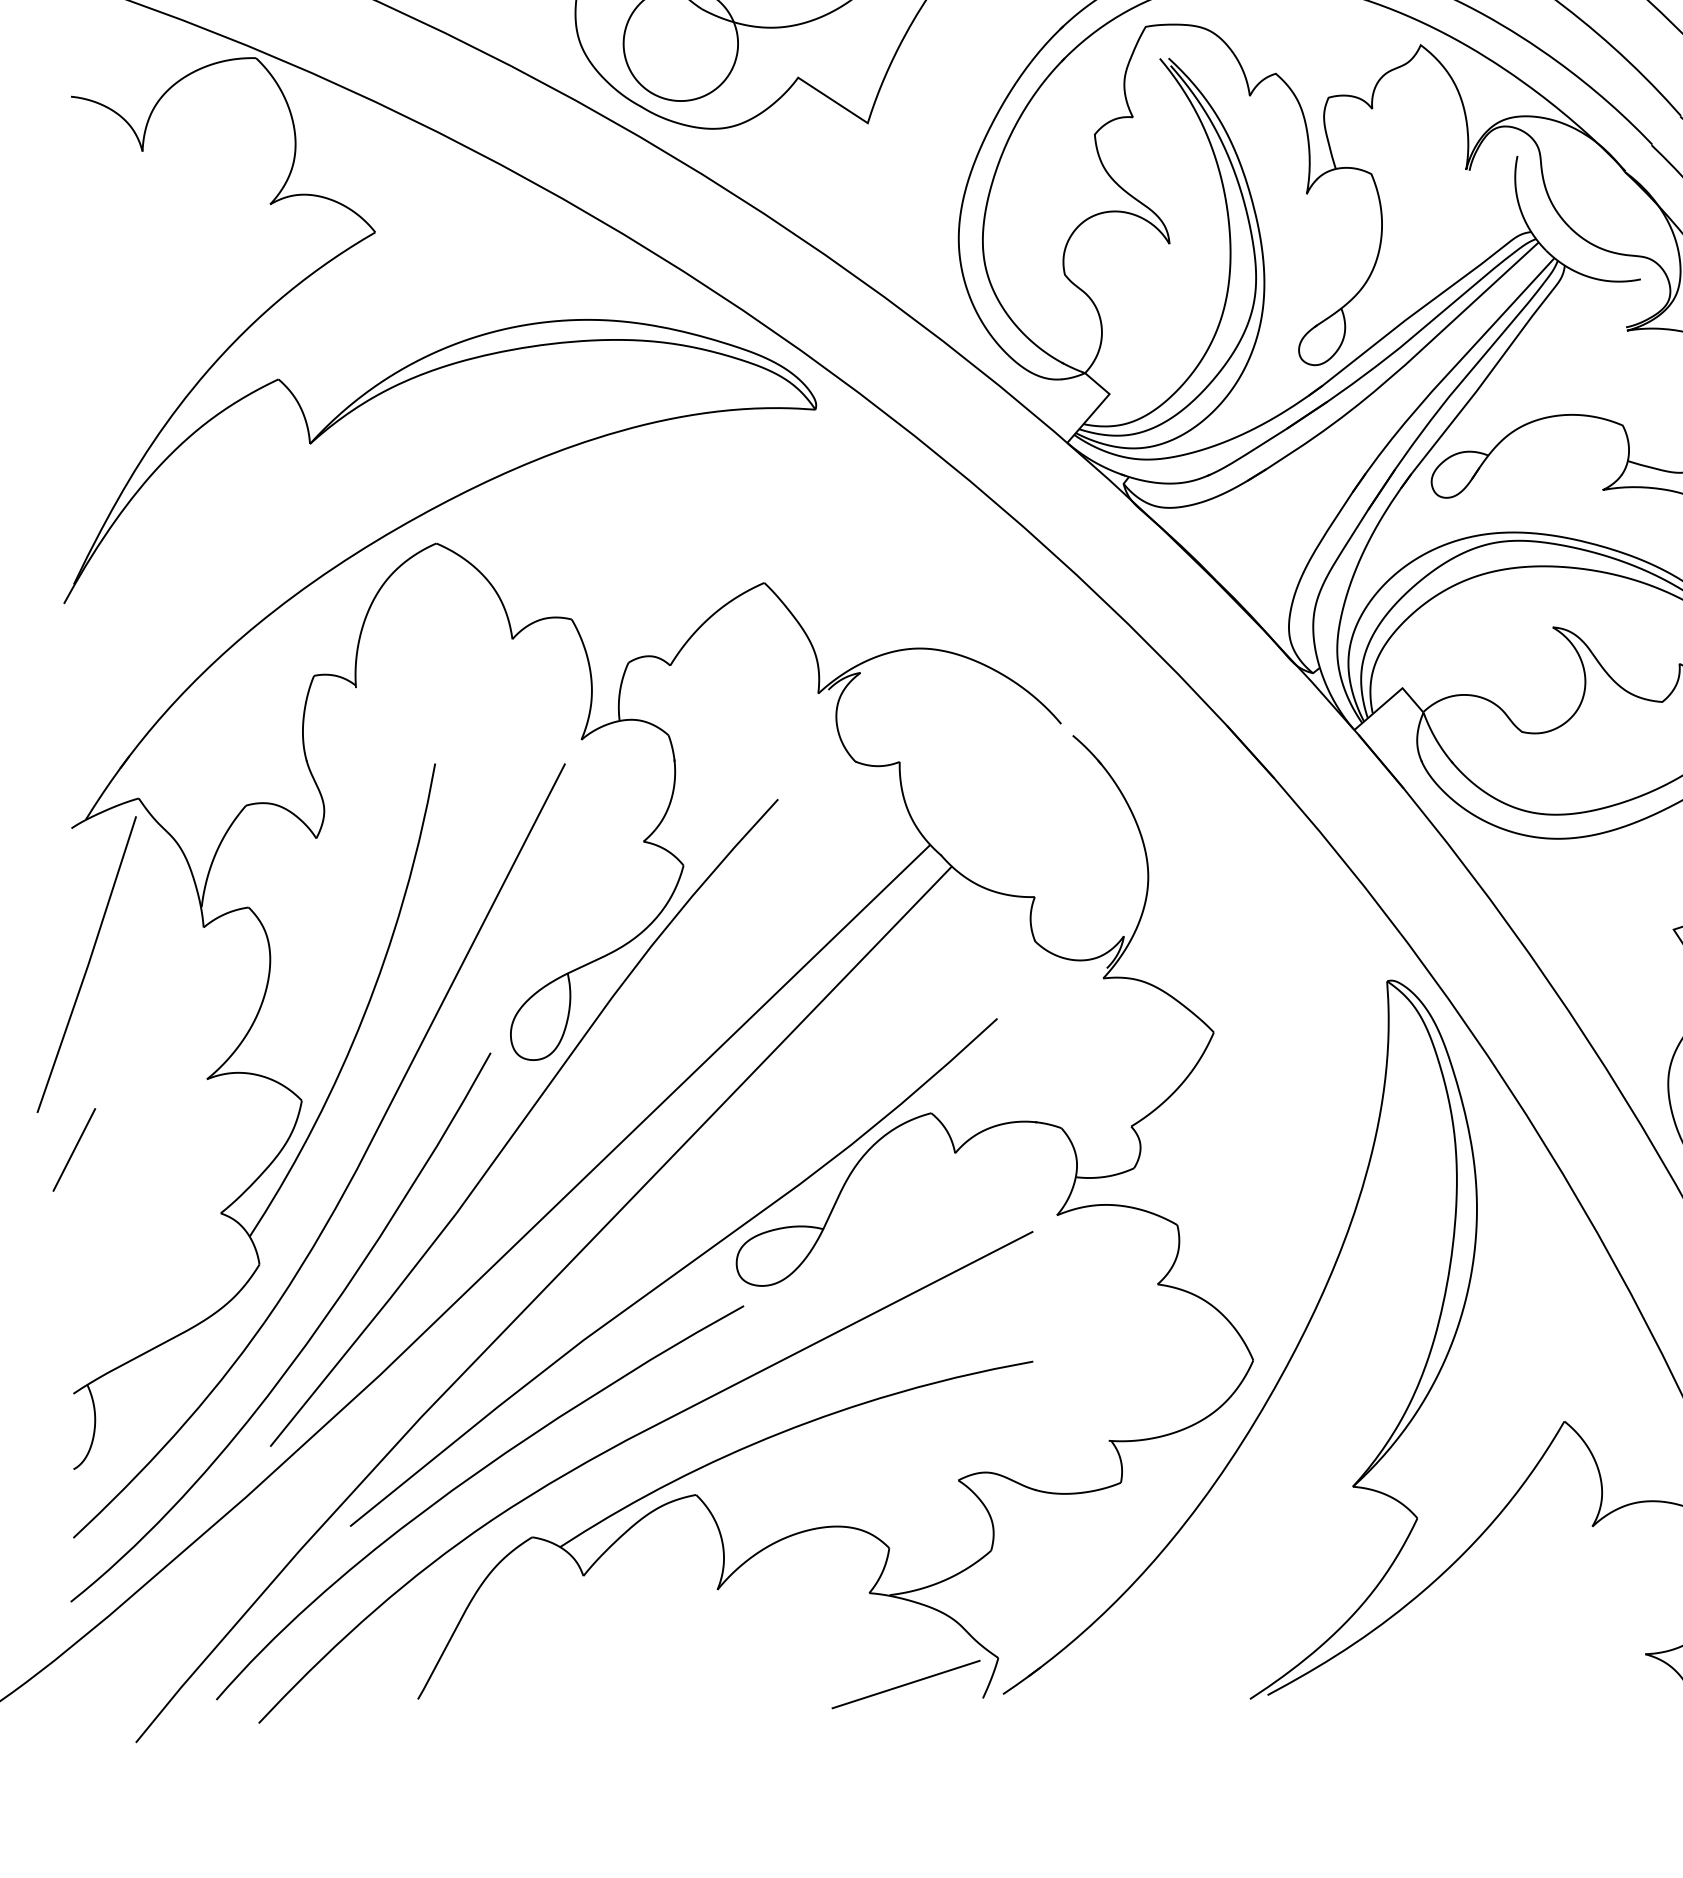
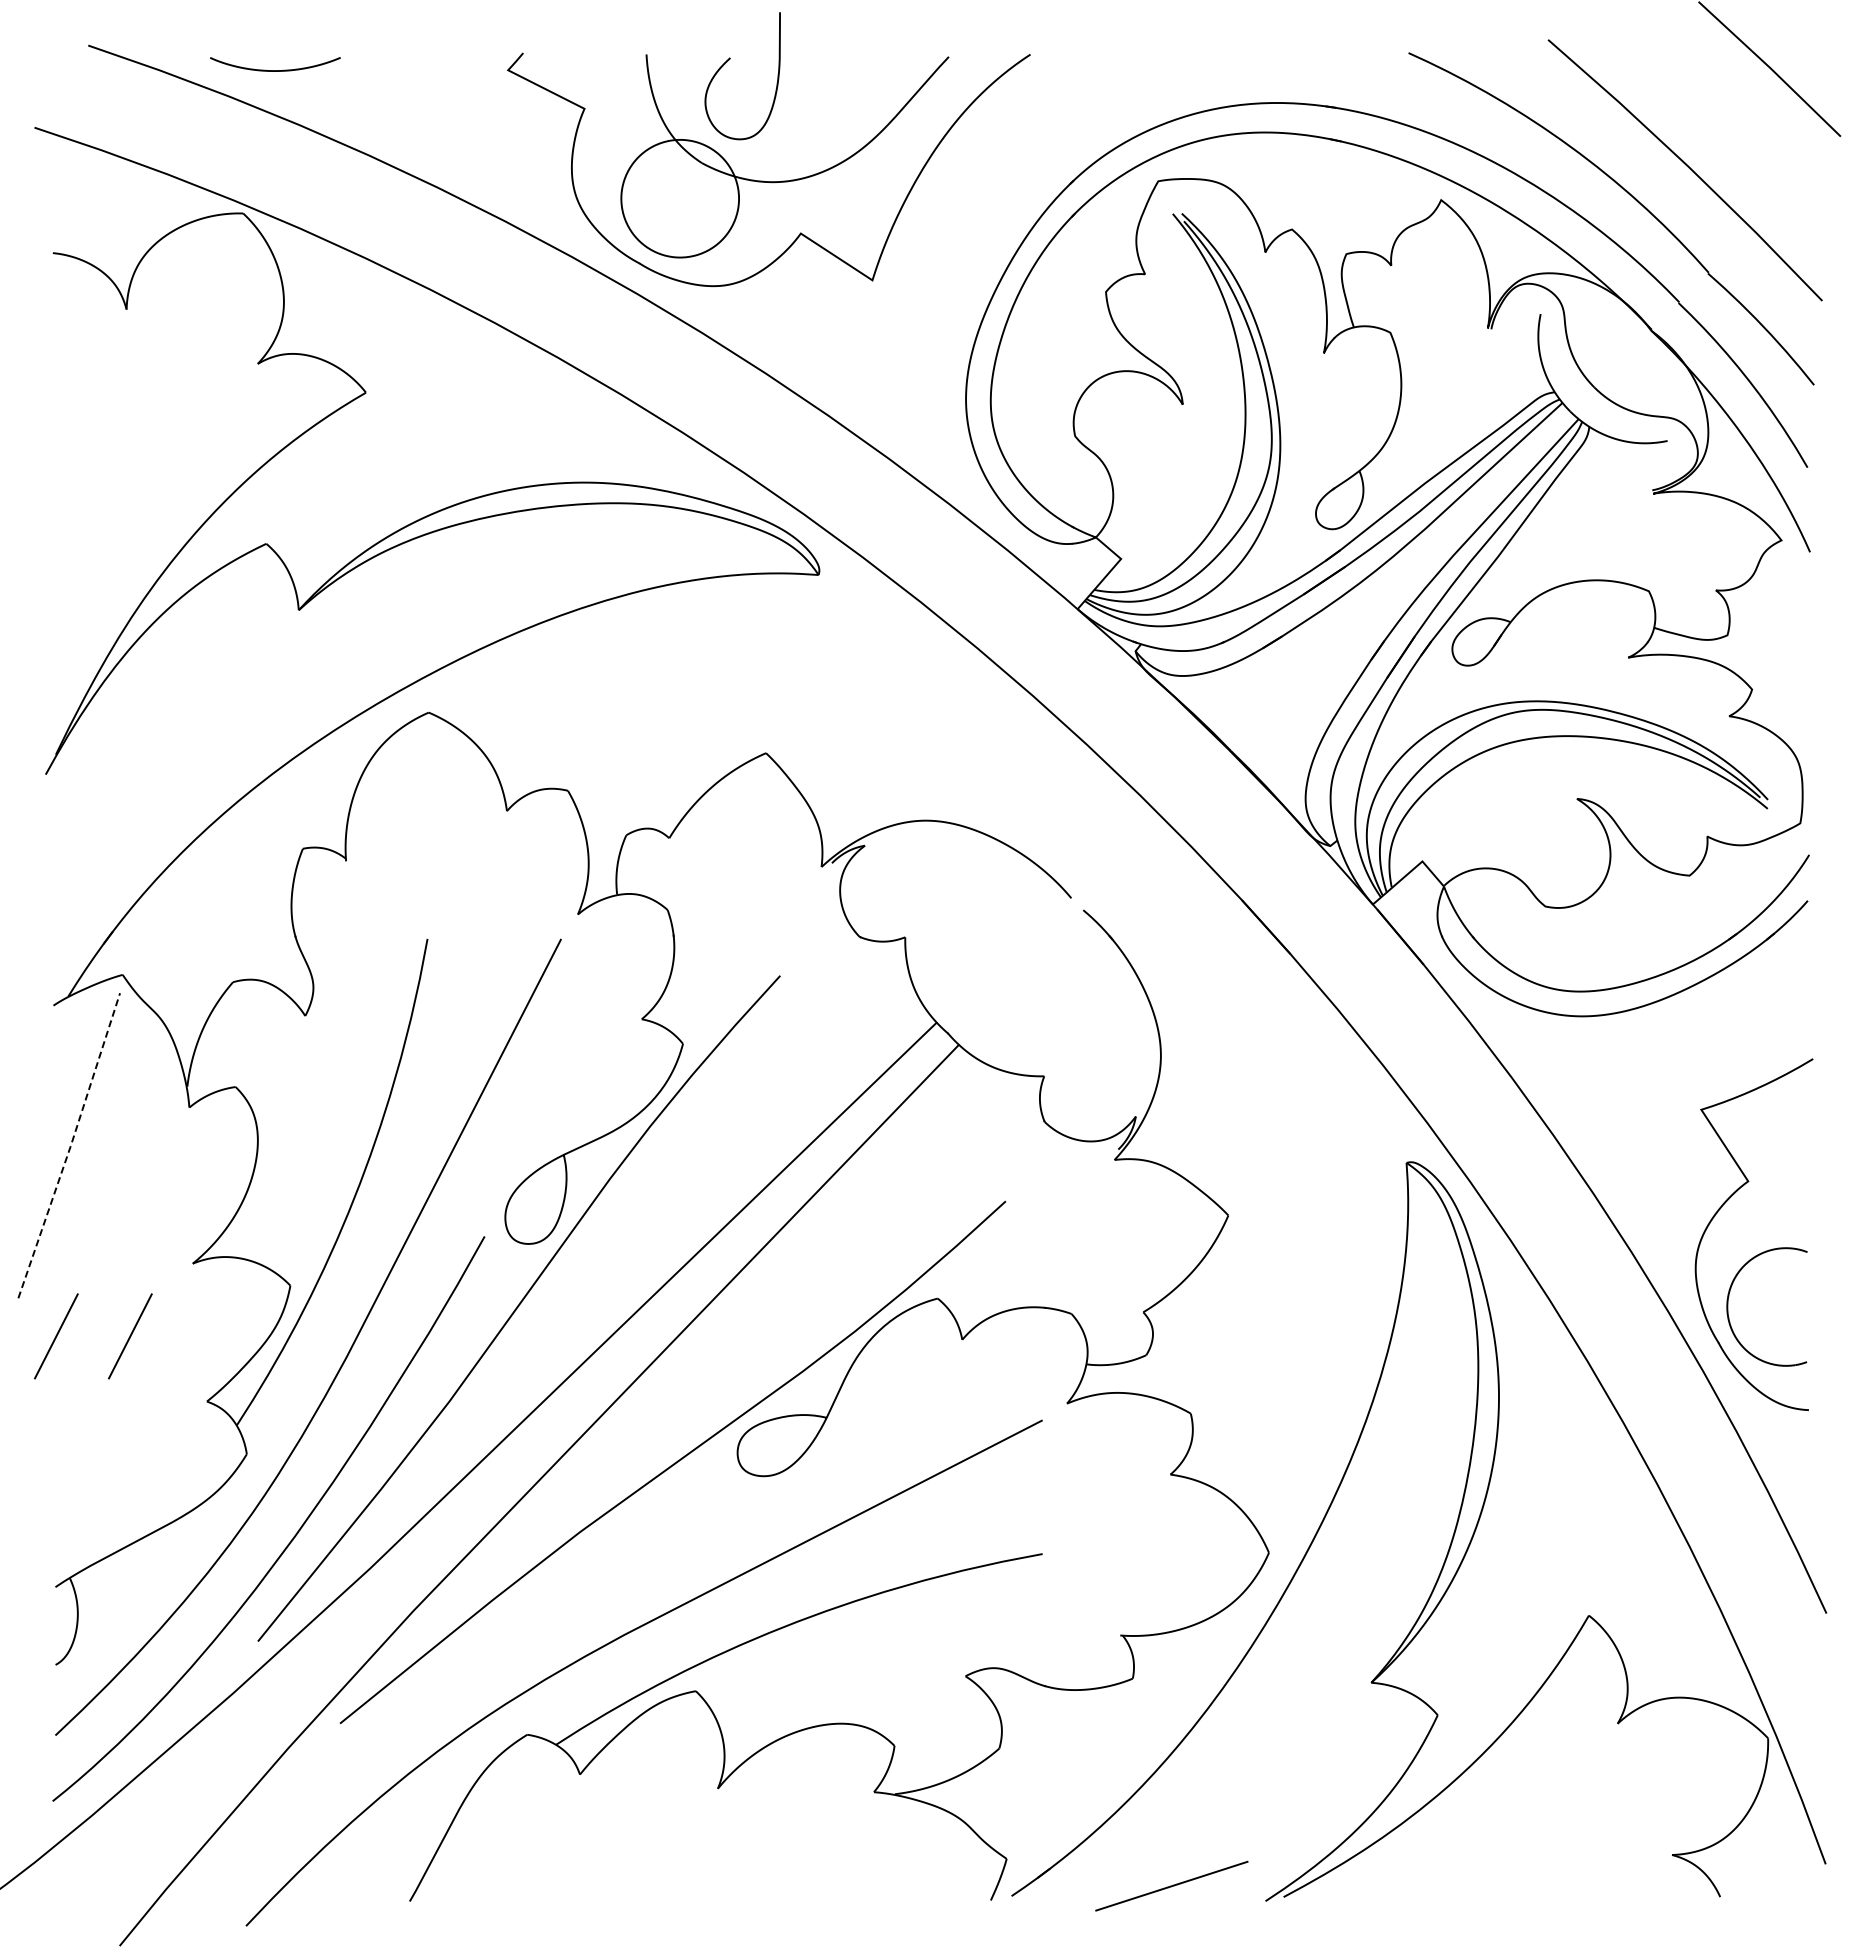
line: (88, 965) -> (70, 1146), solid -> dashed
line: (146, 1150) -> (130, 1336), added
curve: (465, 1482) -> (458, 1678), removed
line: (905, 1683) -> (1171, 1885), moved

